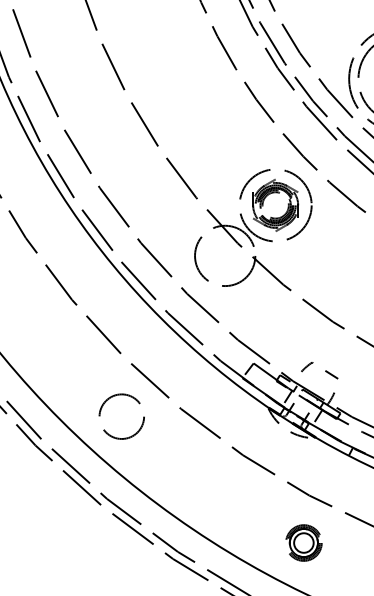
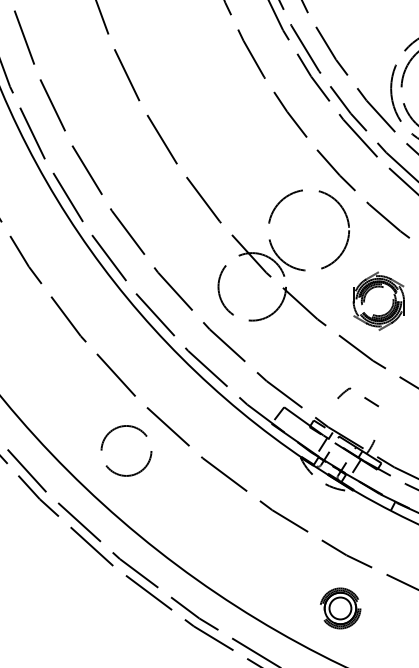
part: (275, 204) -> (378, 300), moved
part: (325, 370) -> (364, 397), moved
circle: (121, 416) -> (126, 450), moved

